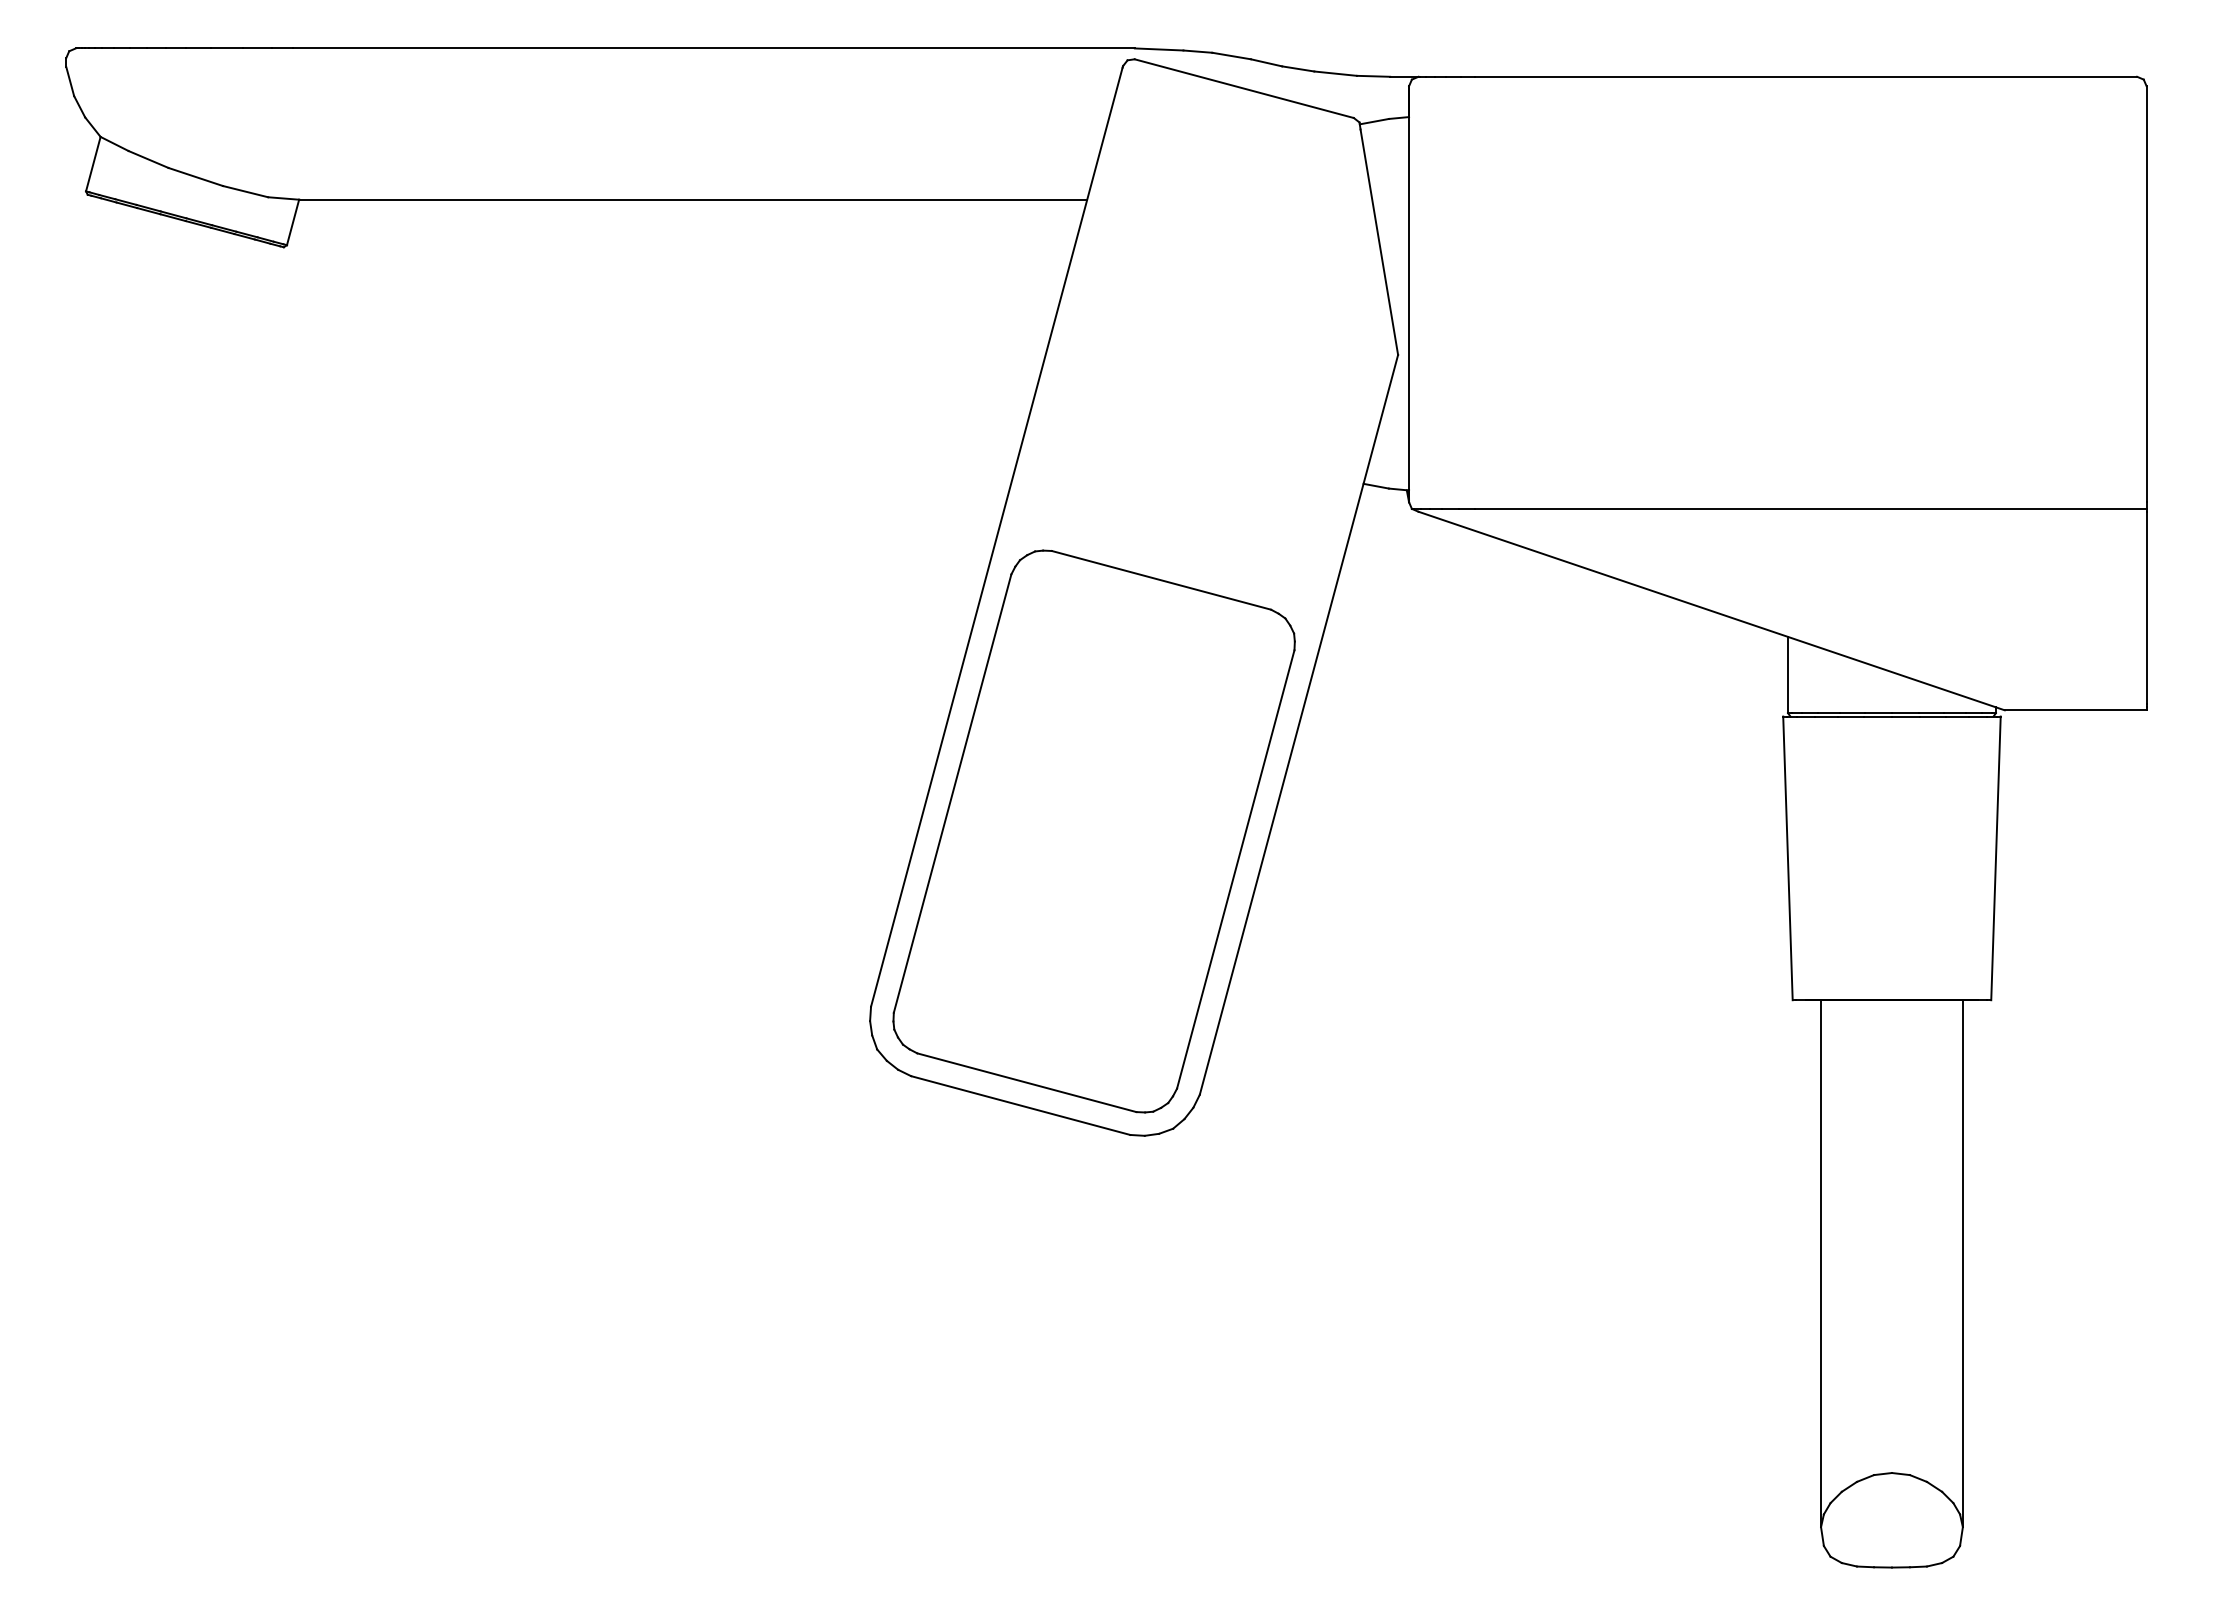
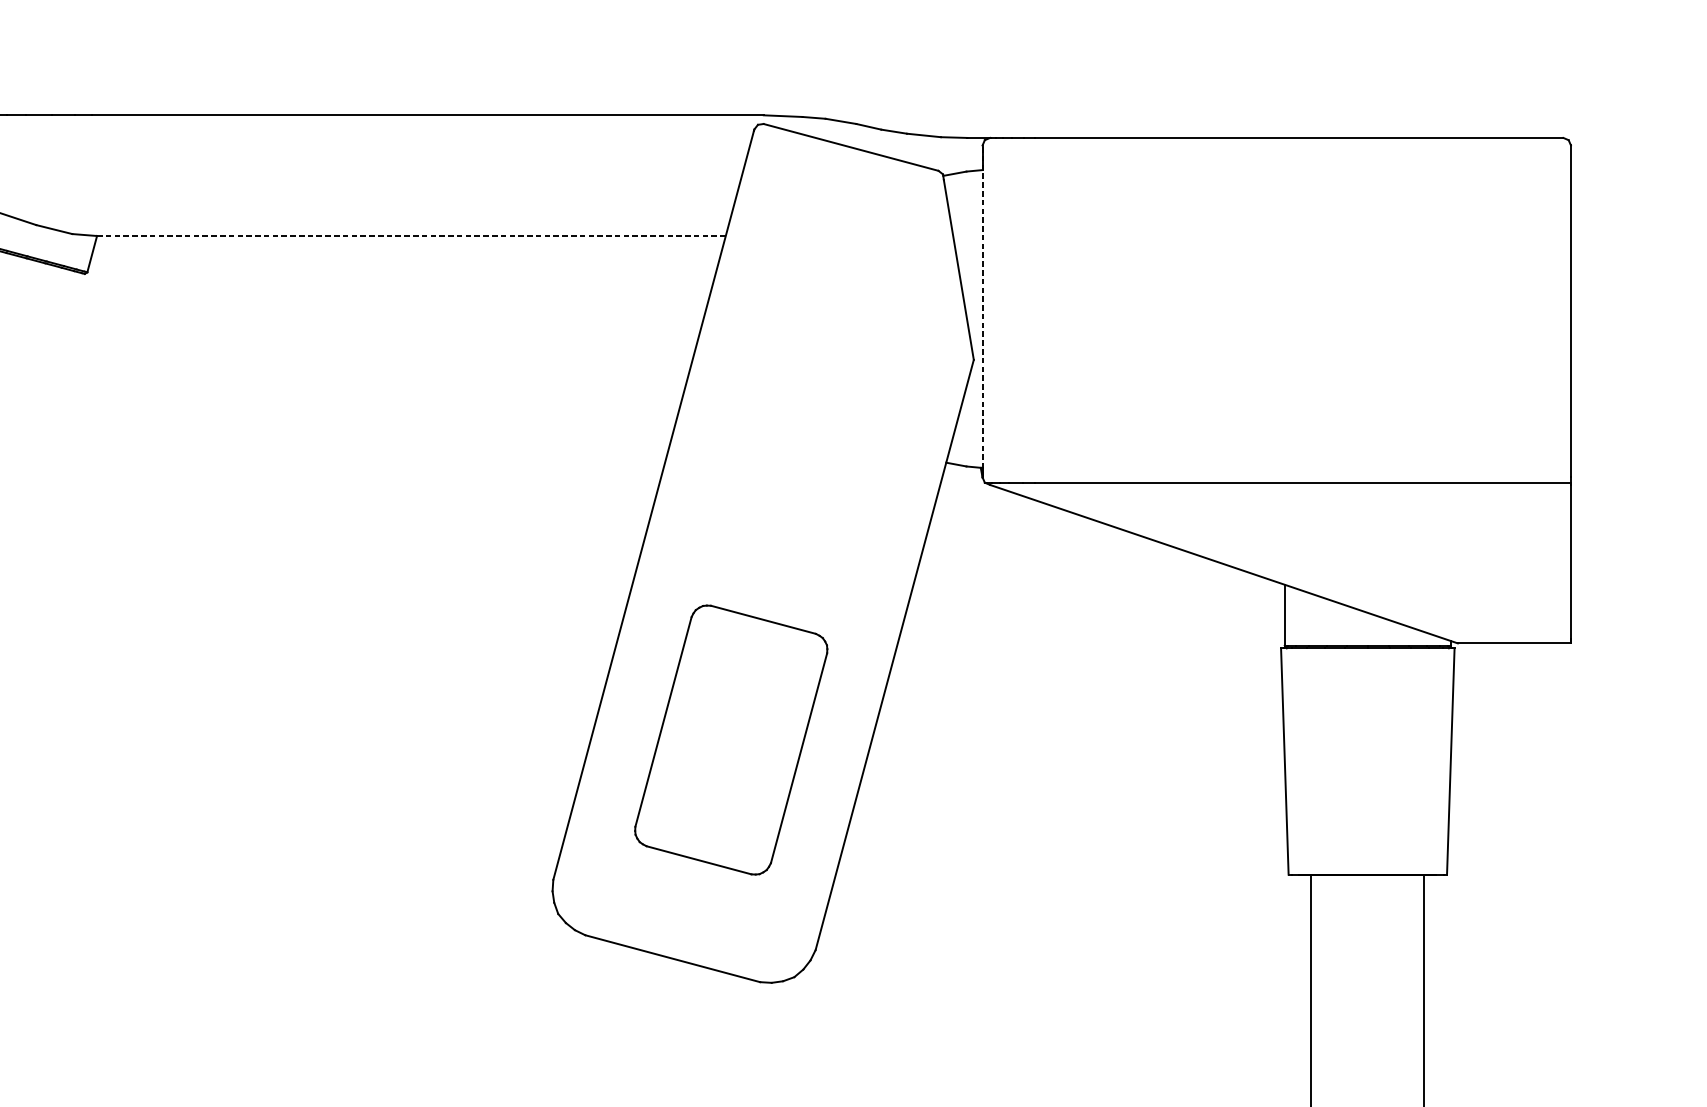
line: (693, 199) -> (411, 235), solid -> dashed
line: (1409, 293) -> (982, 310), solid -> dashed
part: (1093, 831) -> (730, 740), size x0.6

